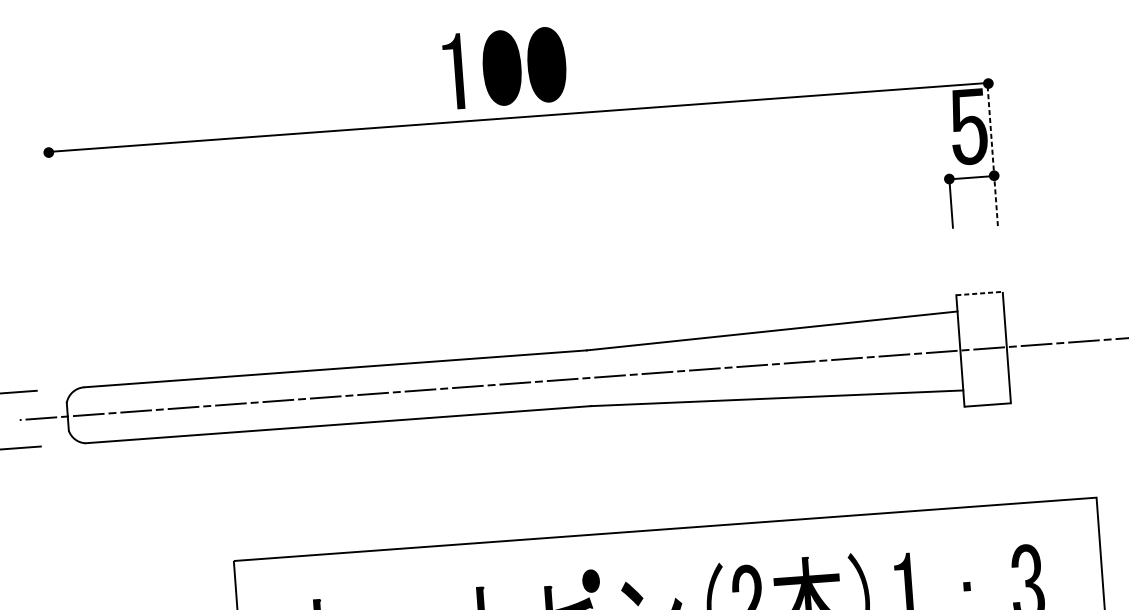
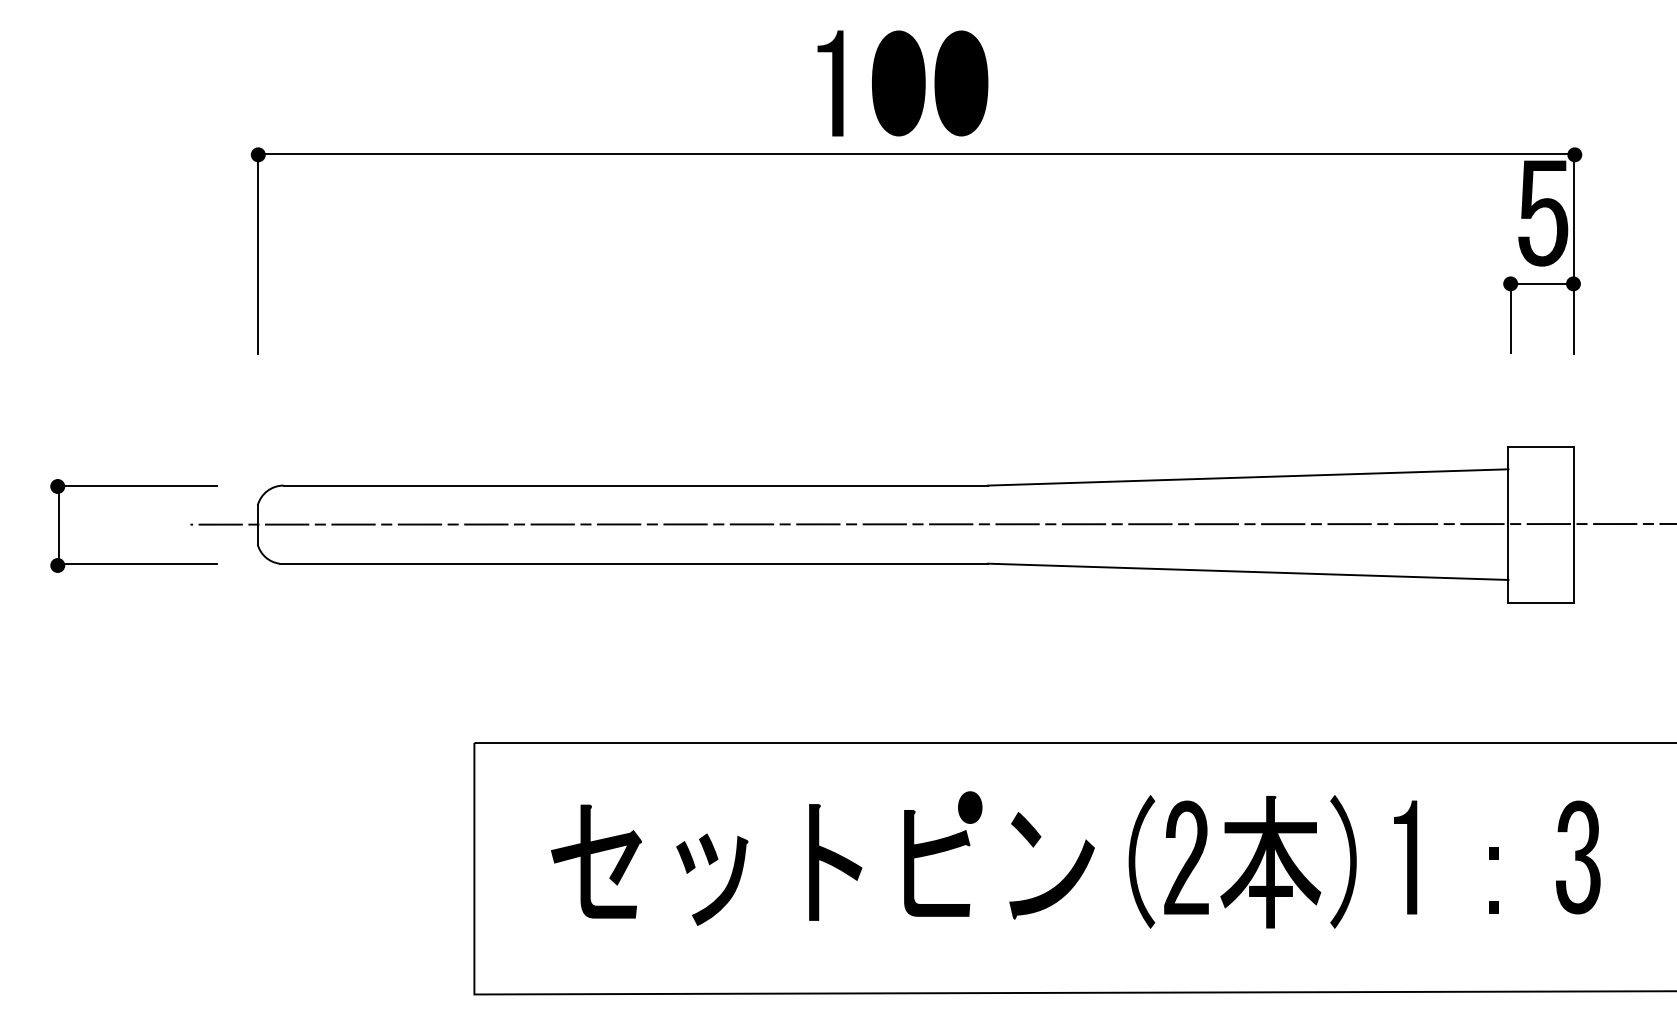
line: (992, 154) -> (1573, 253), dashed -> solid
line: (53, 223) -> (257, 253), added
line: (979, 293) -> (1541, 446), dashed -> solid

